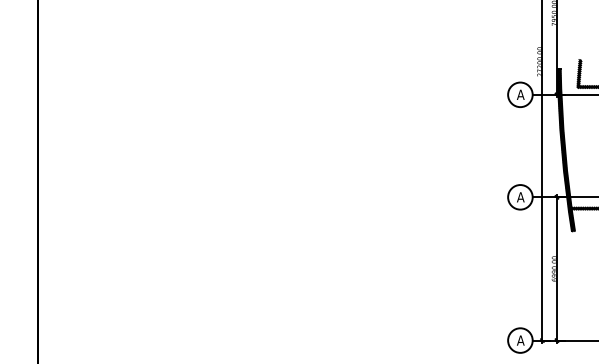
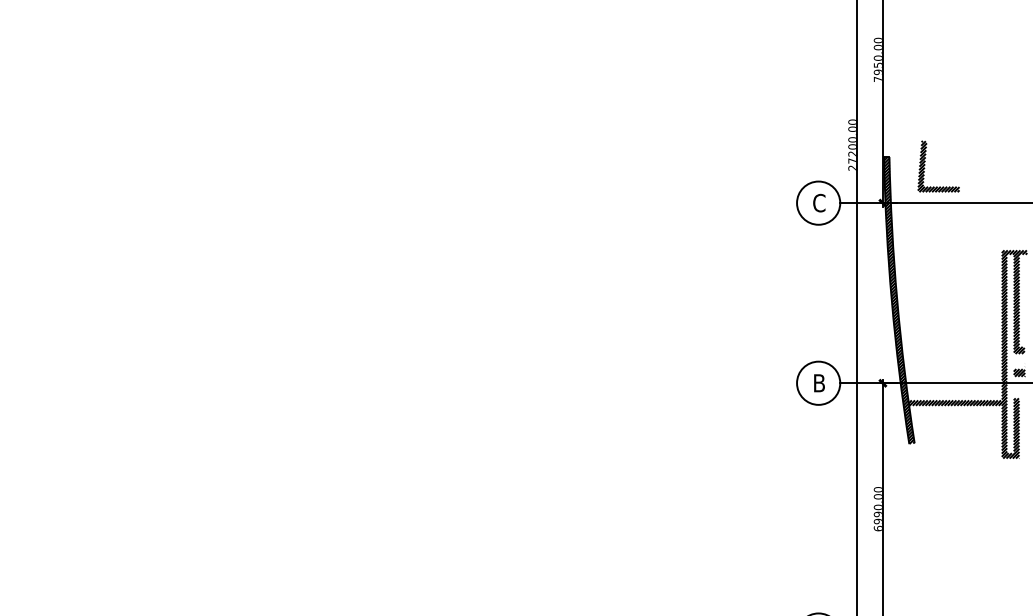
text: (520, 94) -> (818, 202), A -> C
text: (520, 197) -> (818, 383), A -> B

